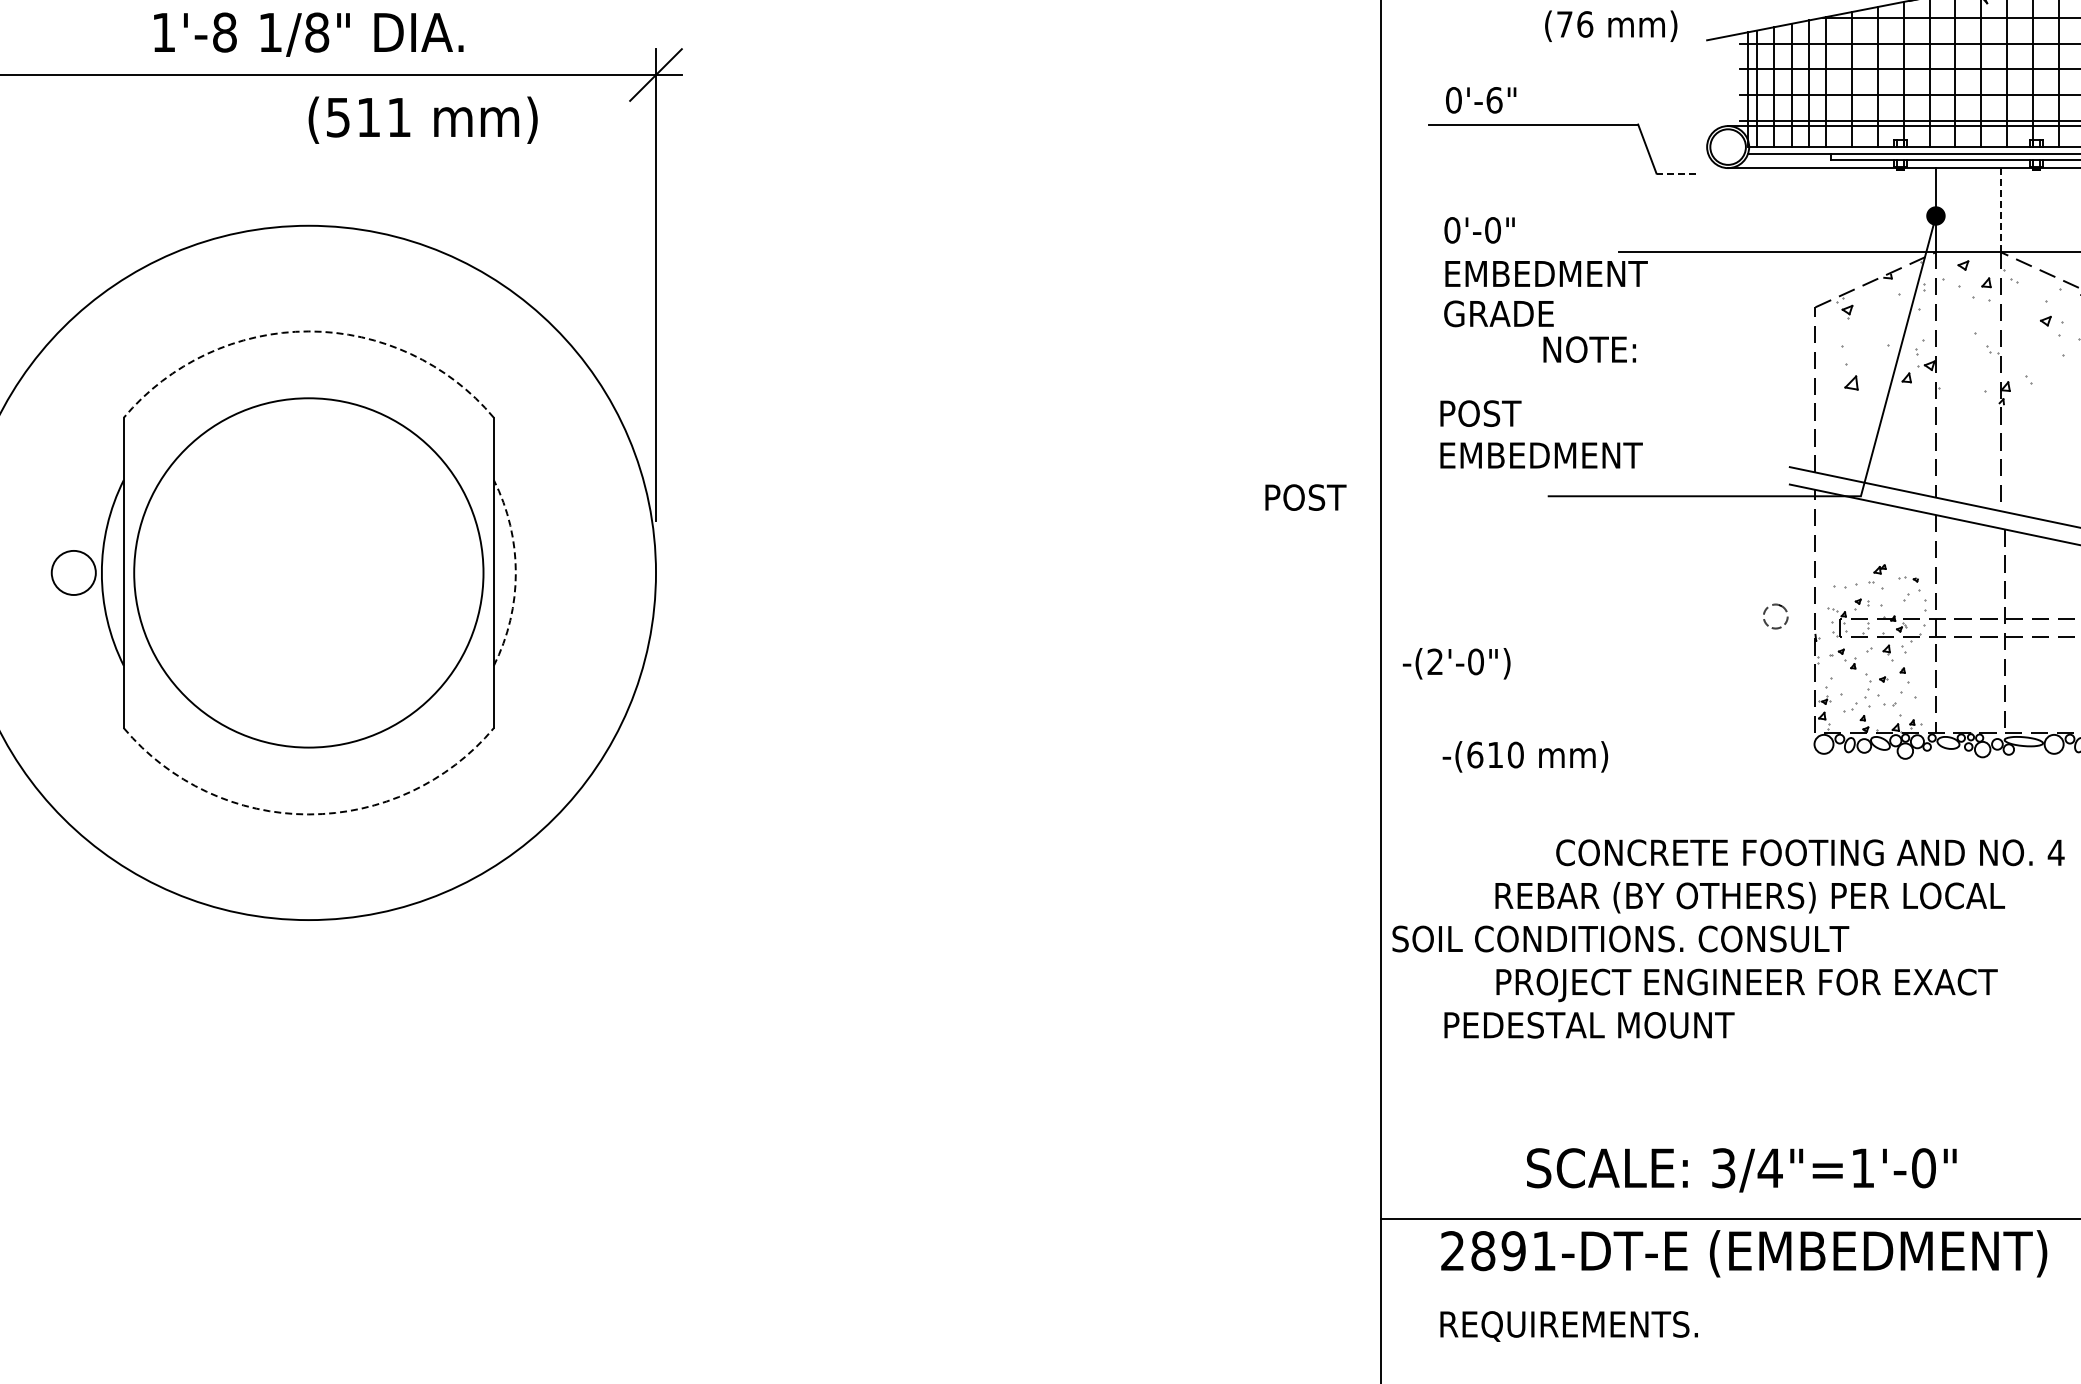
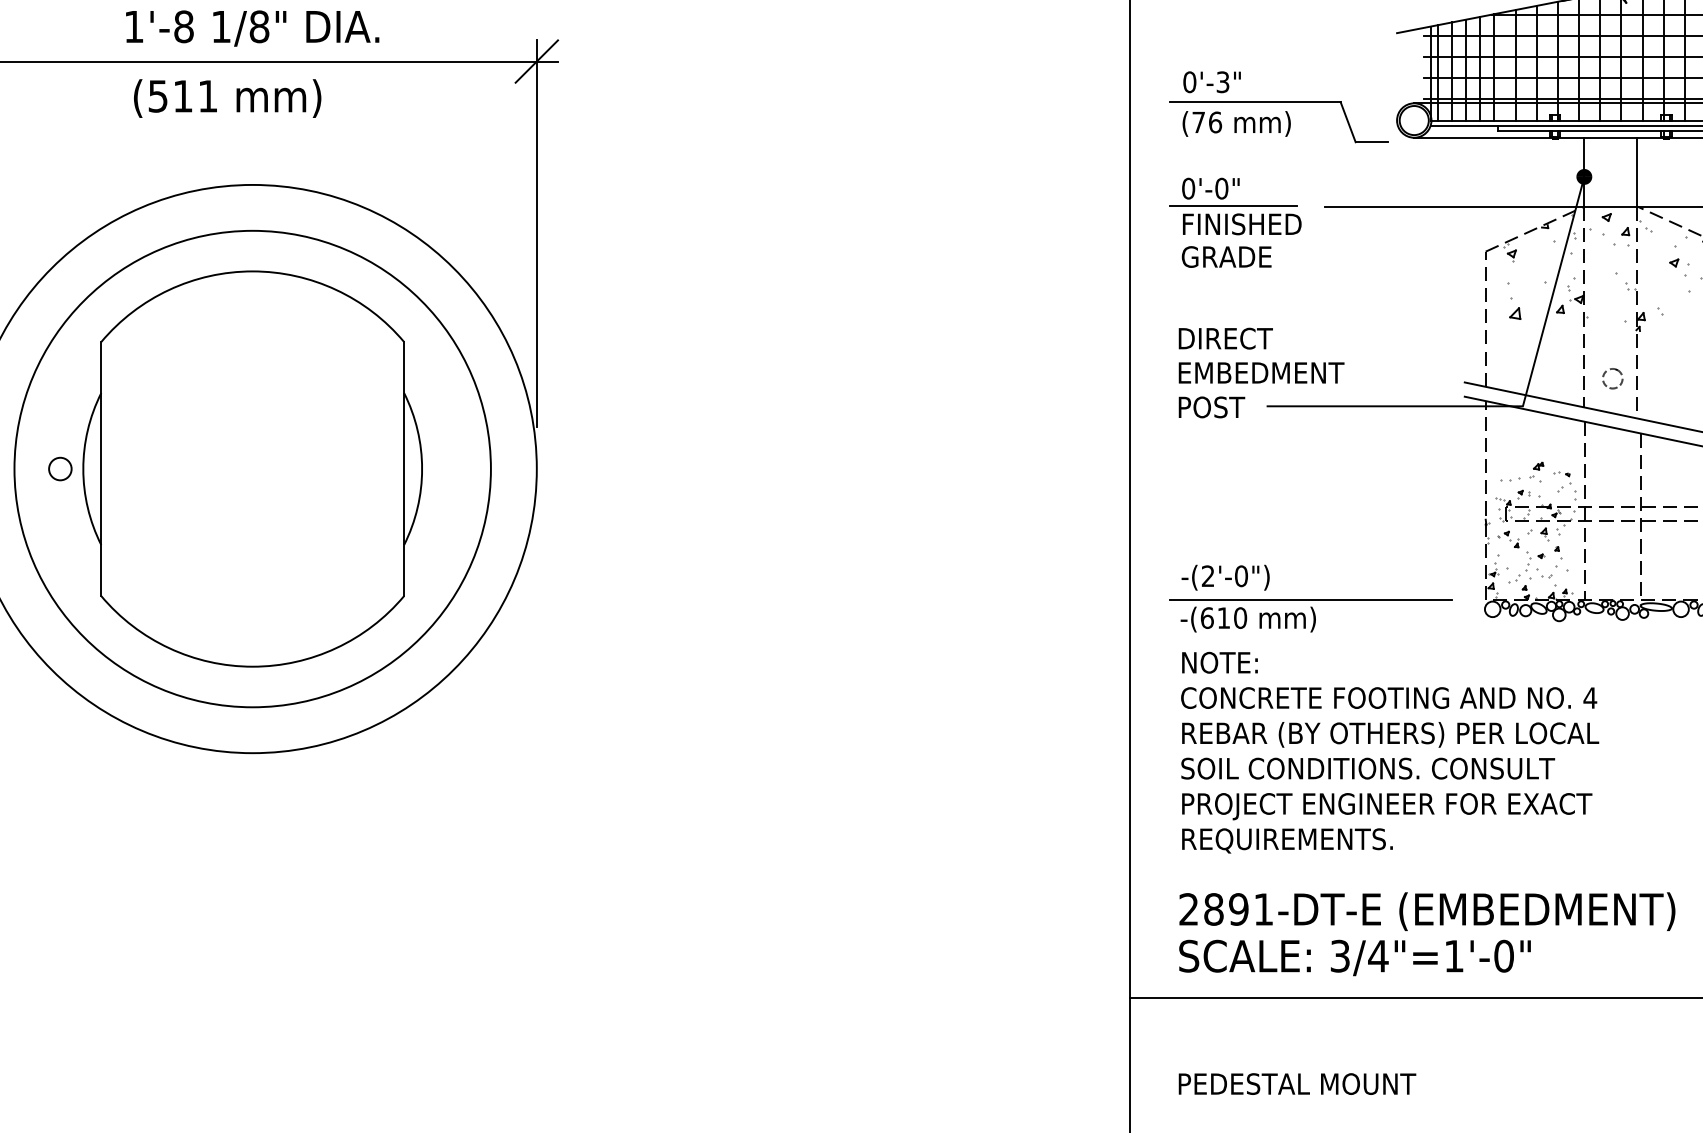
text: (1611, 25) -> (1236, 123), moved
text: (1494, 100) -> (1223, 82), 0'-6" -> 0'-3"
text: (422, 119) -> (227, 97), moved
line: (1676, 173) -> (1372, 142), dashed -> solid
line: (2000, 209) -> (1637, 171), dashed -> solid
line: (1507, 251) -> (1233, 205), added
text: (1547, 273) -> (1266, 223), EMBEDMENT -> FINISHED
arc: (308, 331) -> (252, 271), dashed -> solid
text: (1589, 349) -> (1219, 662), moved
text: (1499, 413) -> (1227, 338), POST -> DIRECT
text: (1305, 497) -> (1211, 407), moved
circle: (73, 572) -> (60, 468), size x0.62
circle: (308, 572) -> (252, 468), size x1.67
arc: (515, 572) -> (421, 468), dashed -> solid
part: (1765, 613) -> (1604, 376), moved
text: (1456, 663) -> (1225, 577), moved
line: (1601, 732) -> (1310, 599), added
arc: (308, 814) -> (252, 666), dashed -> solid
text: (1810, 852) -> (1389, 697), moved
text: (1749, 897) -> (1390, 734), moved
text: (1620, 938) -> (1367, 768), moved
text: (1746, 985) -> (1386, 806), moved
text: (1590, 1026) -> (1301, 840), PEDESTAL MOUNT -> REQUIREMENTS.
text: (1741, 1170) -> (1354, 958), moved
text: (1744, 1253) -> (1427, 911), moved
text: (1586, 1326) -> (1298, 1085), REQUIREMENTS. -> PEDESTAL MOUNT

